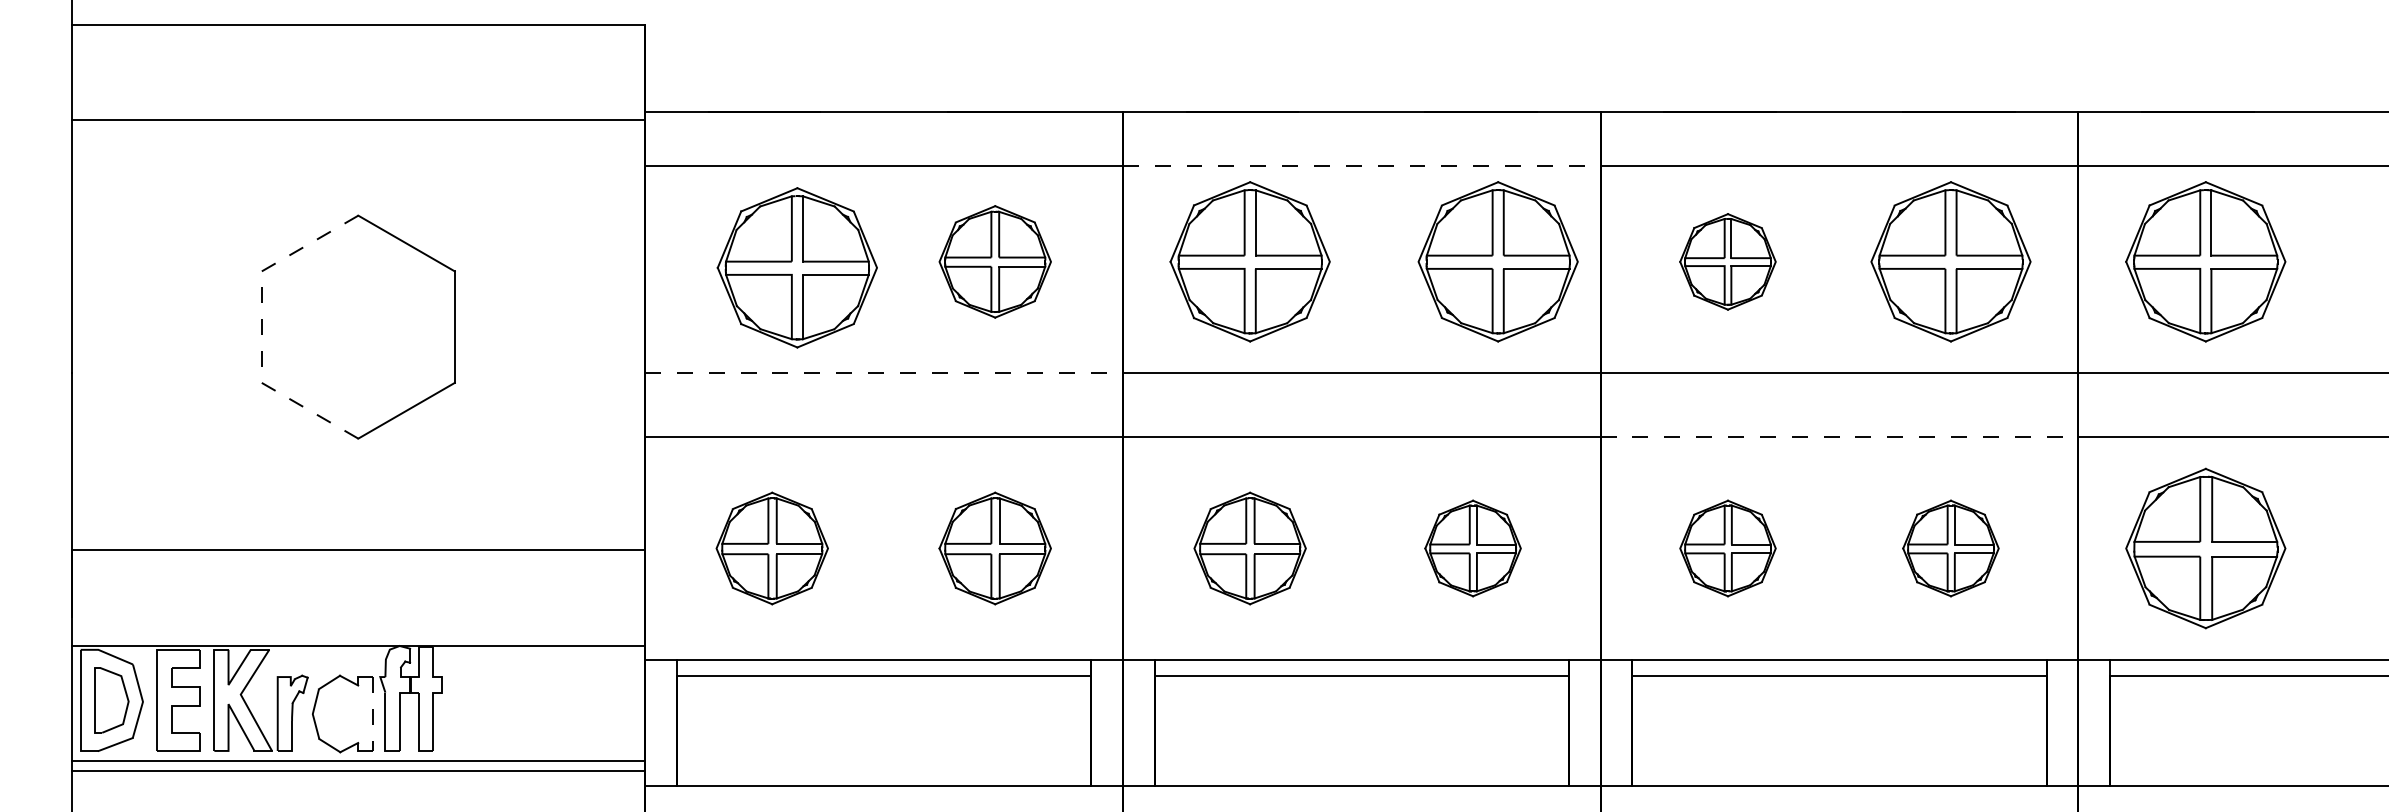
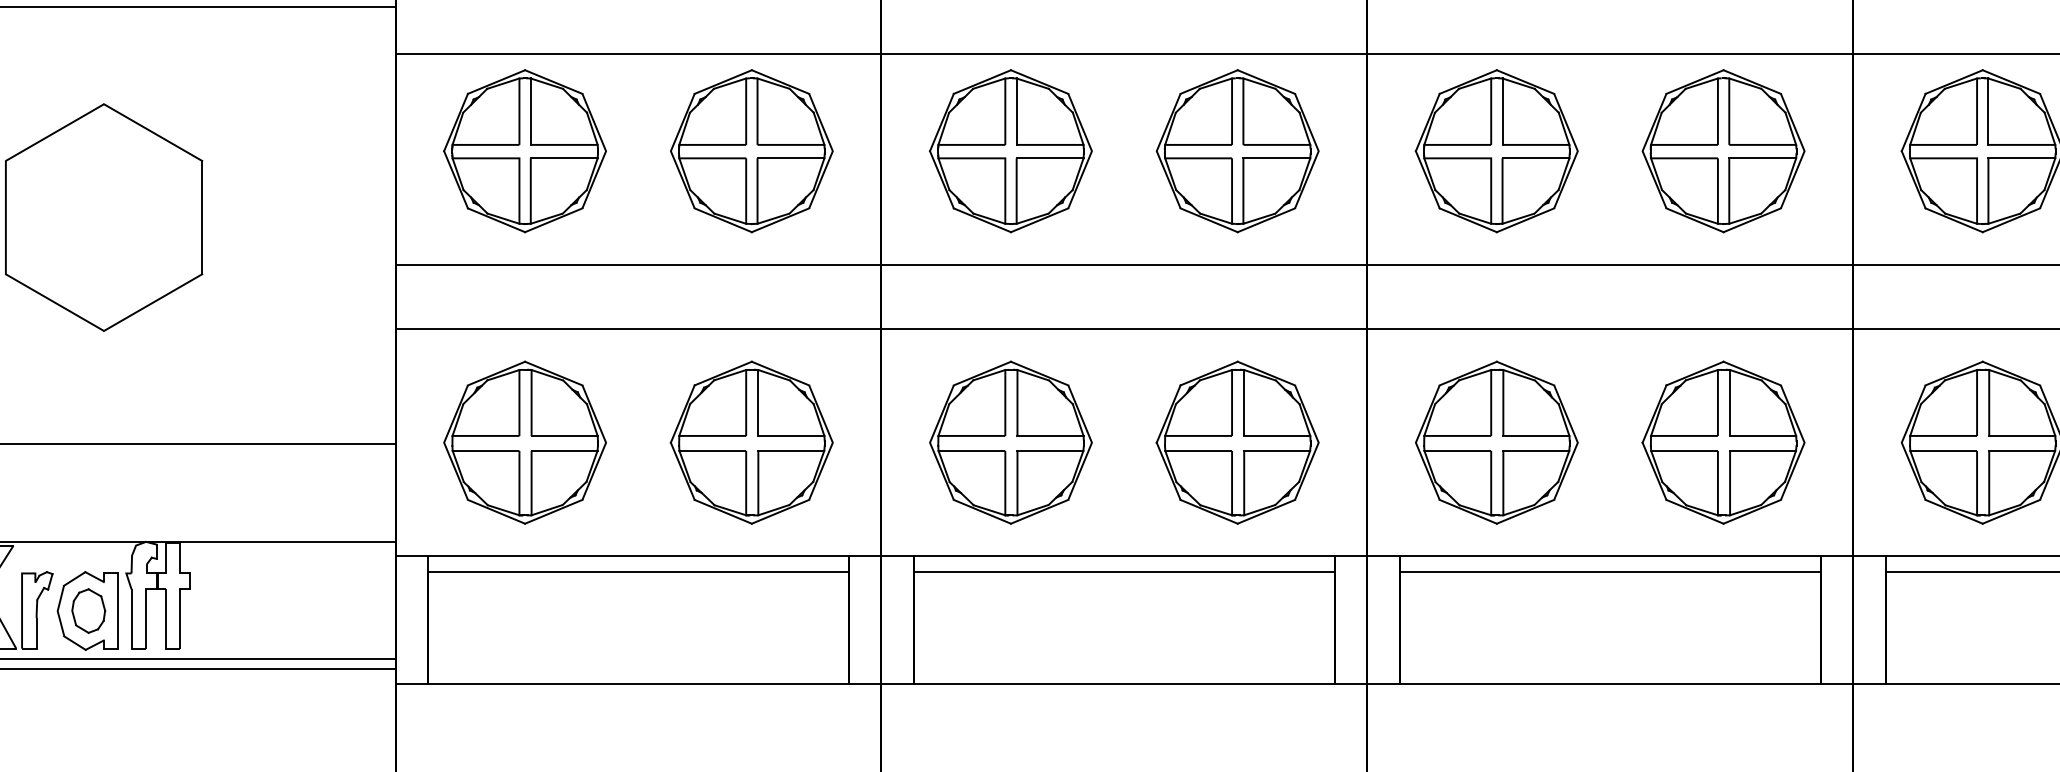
line: (1361, 166) -> (1124, 54), dashed -> solid
part: (994, 261) -> (750, 150), size x1.43
part: (1497, 261) -> (1237, 150), moved
part: (1727, 261) -> (1496, 150), size x1.67
part: (796, 267) -> (524, 150), moved
line: (261, 327) -> (5, 217), dashed -> solid
line: (883, 373) -> (638, 264), dashed -> solid
line: (1839, 437) -> (1610, 329), dashed -> solid
part: (771, 548) -> (524, 442), size x1.43
part: (994, 548) -> (750, 442), size x1.43
part: (1249, 548) -> (1010, 442), size x1.43
part: (1472, 548) -> (1237, 442), size x1.67
part: (1727, 548) -> (1496, 442), size x1.67
part: (1950, 548) -> (1723, 442), size x1.67
part: (343, 713) -> (88, 610), added
line: (372, 714) -> (118, 611), dashed -> solid

